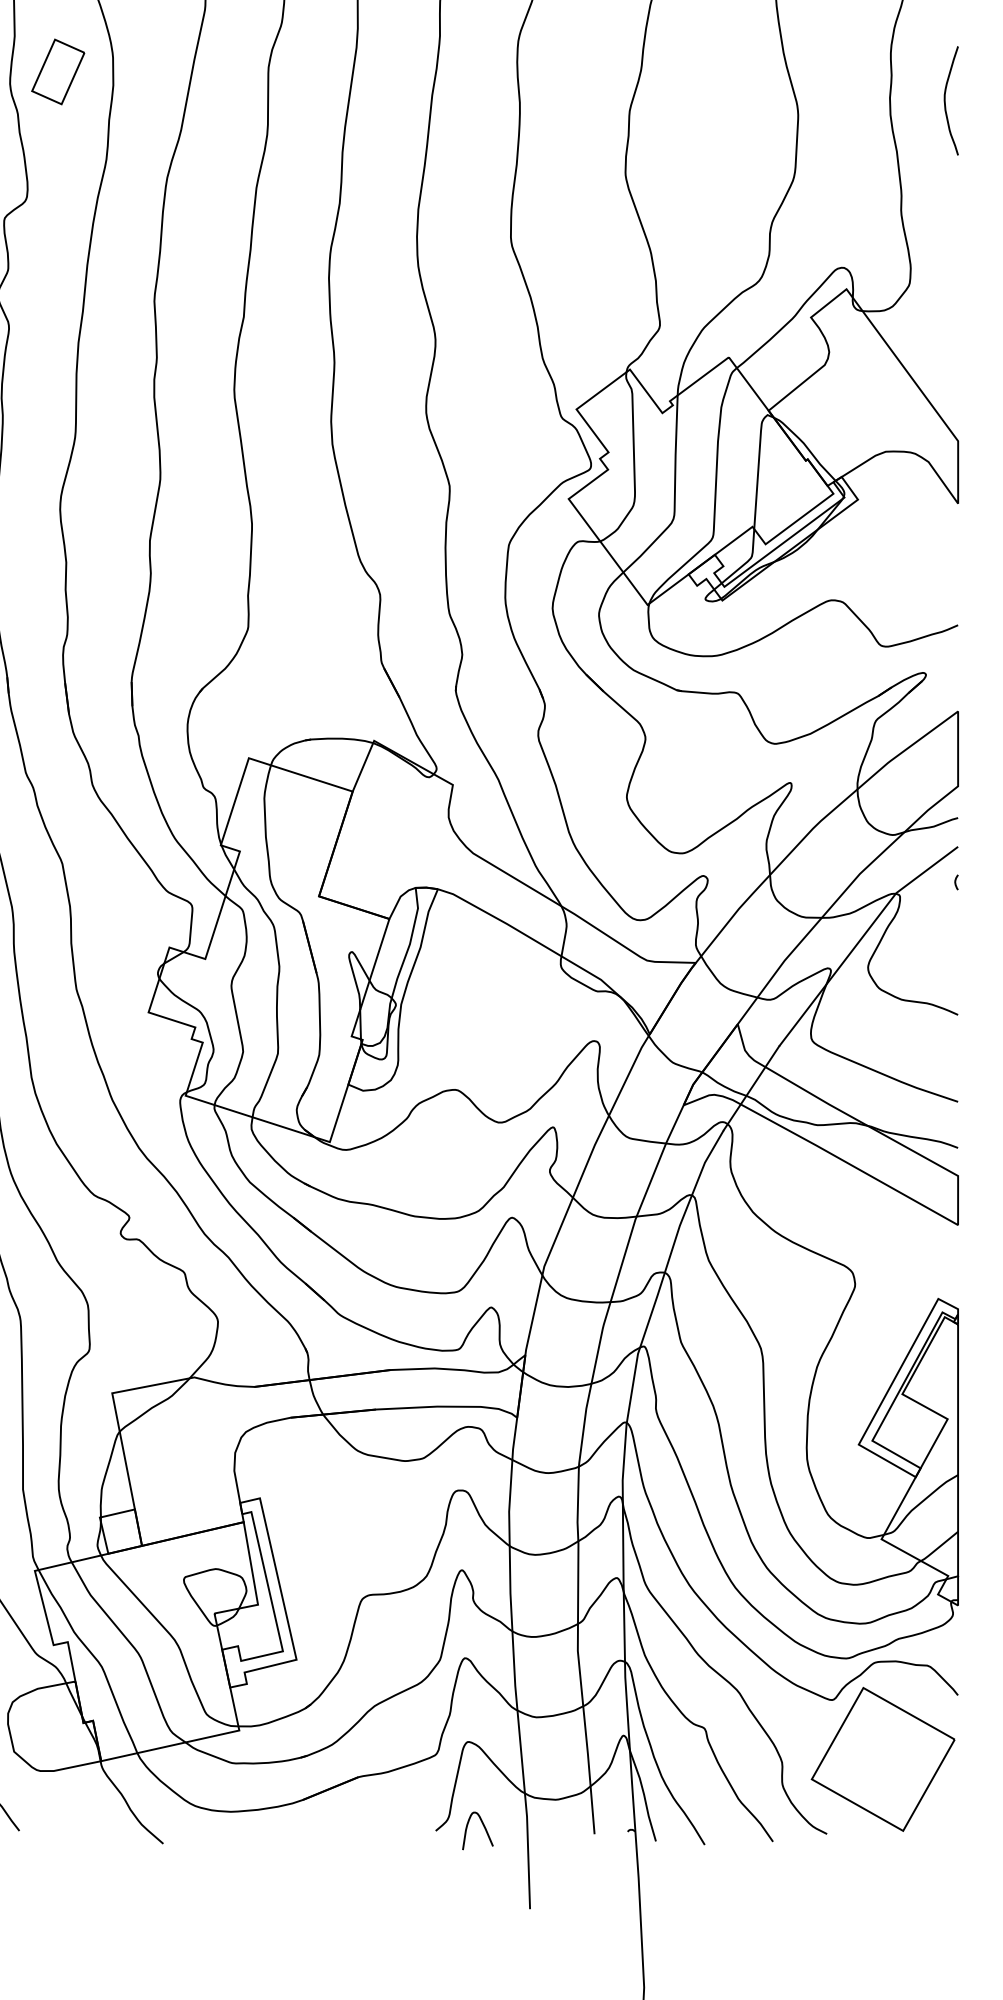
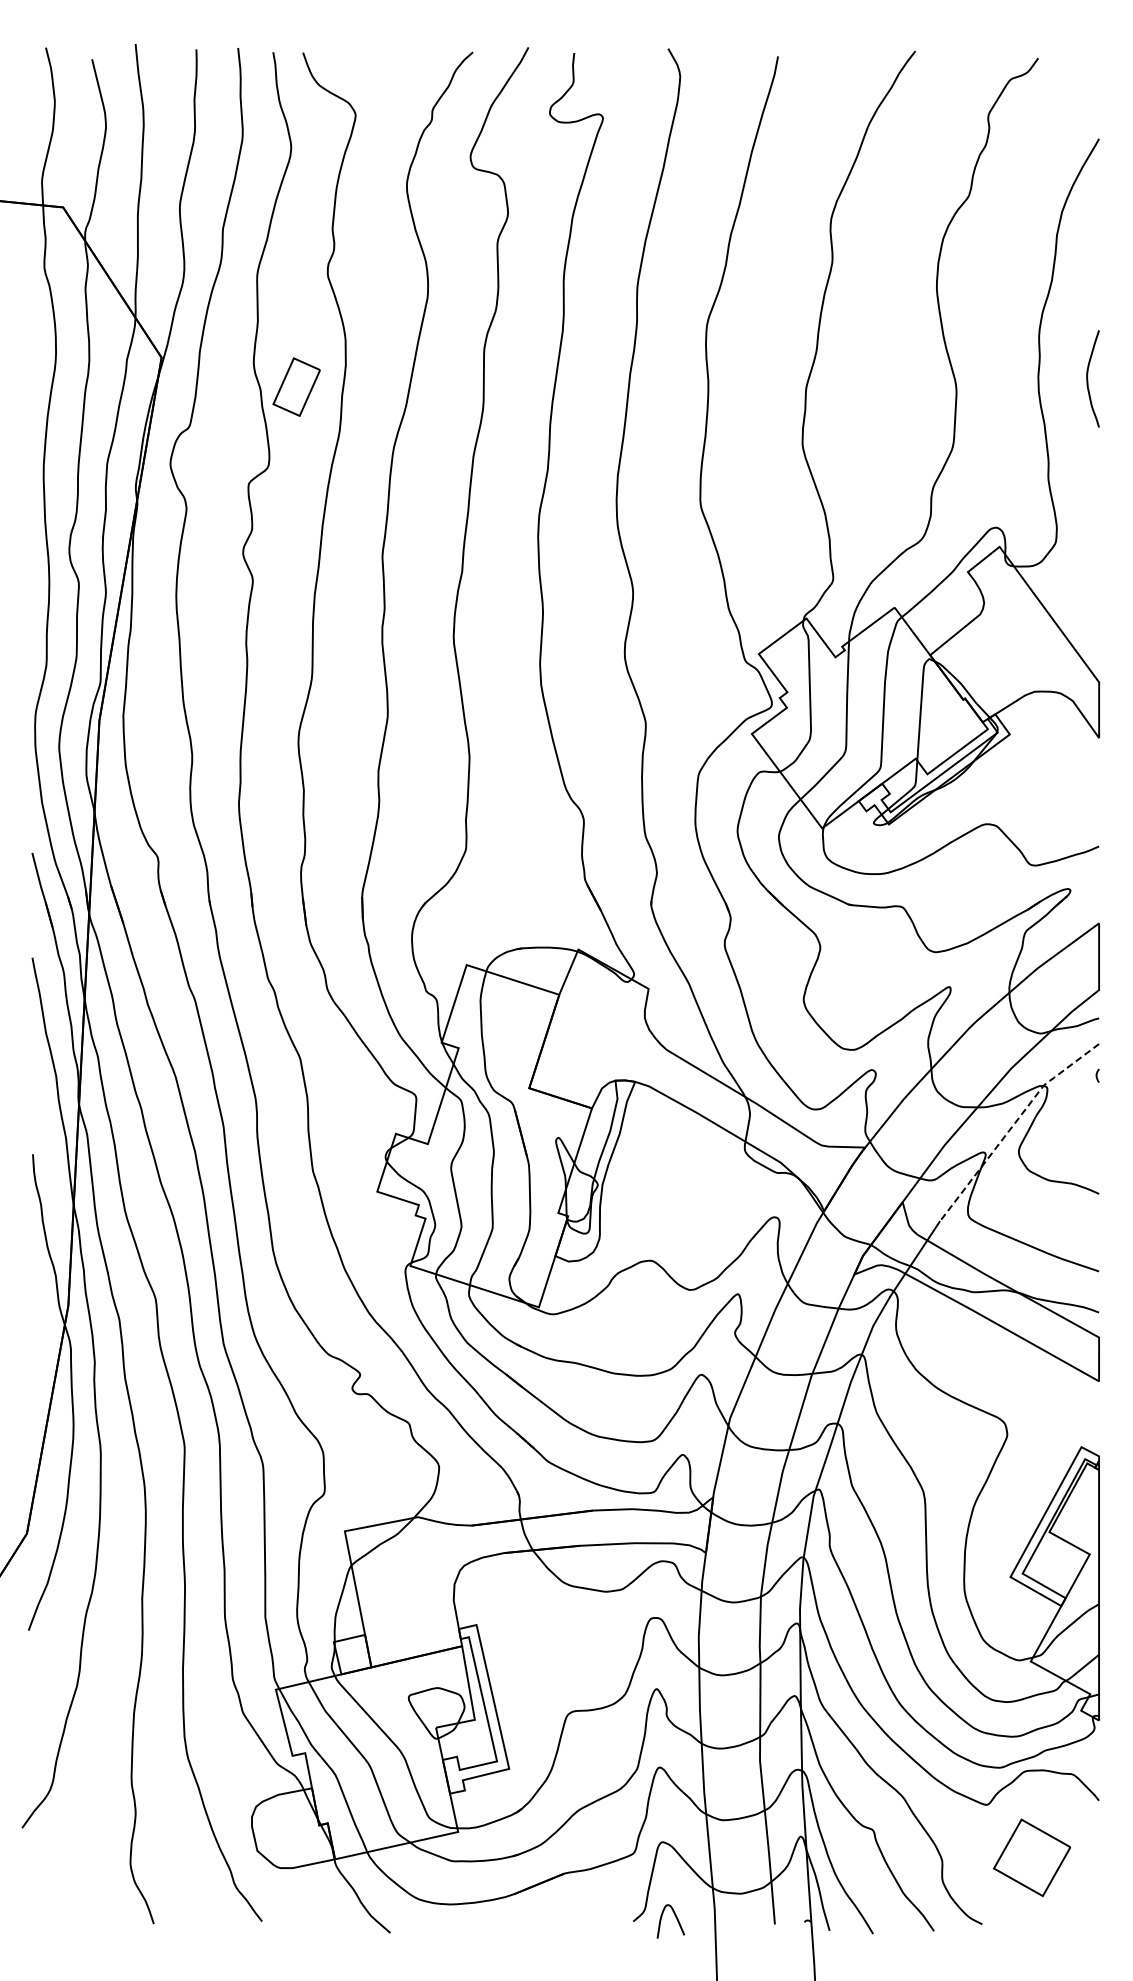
part: (58, 71) -> (296, 386), moved
line: (862, 938) -> (1013, 1125), solid -> dashed
part: (882, 1759) -> (1031, 1857), size x0.6

